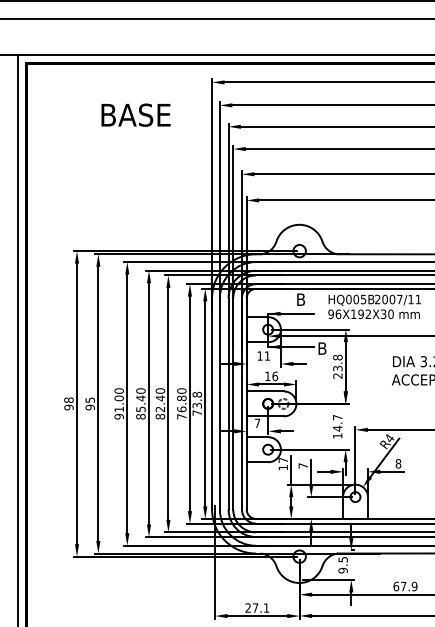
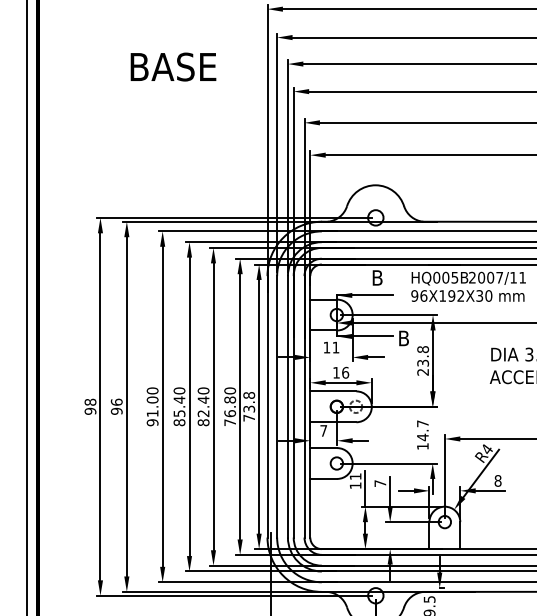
text: (135, 114) -> (172, 66), moved
text: (89, 399) -> (115, 401), 95 -> 96
text: (282, 459) -> (354, 475), 17 -> 11

